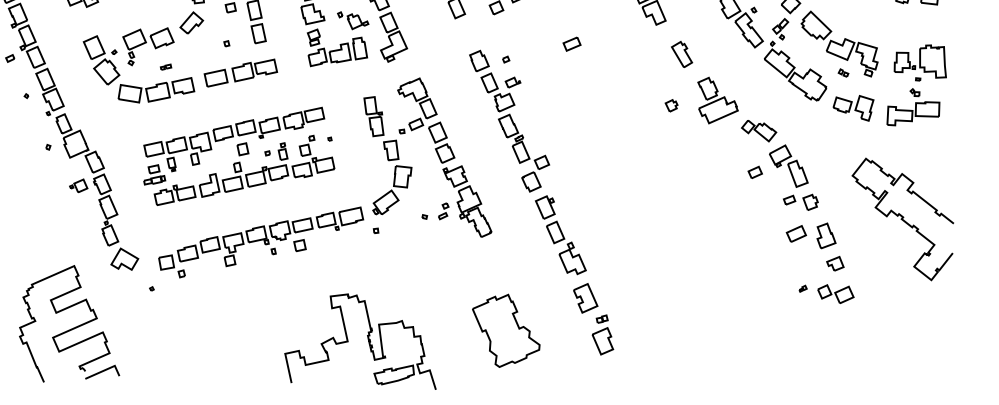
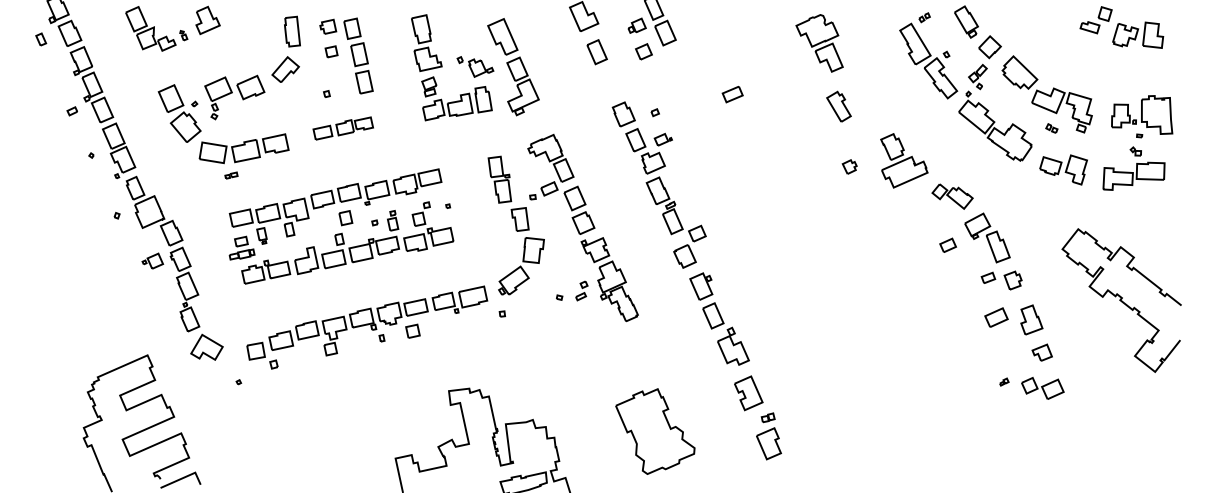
part: (681, 54) -> (838, 106), moved
part: (166, 67) -> (231, 175), moved
part: (240, 73) -> (342, 128), size x0.7

